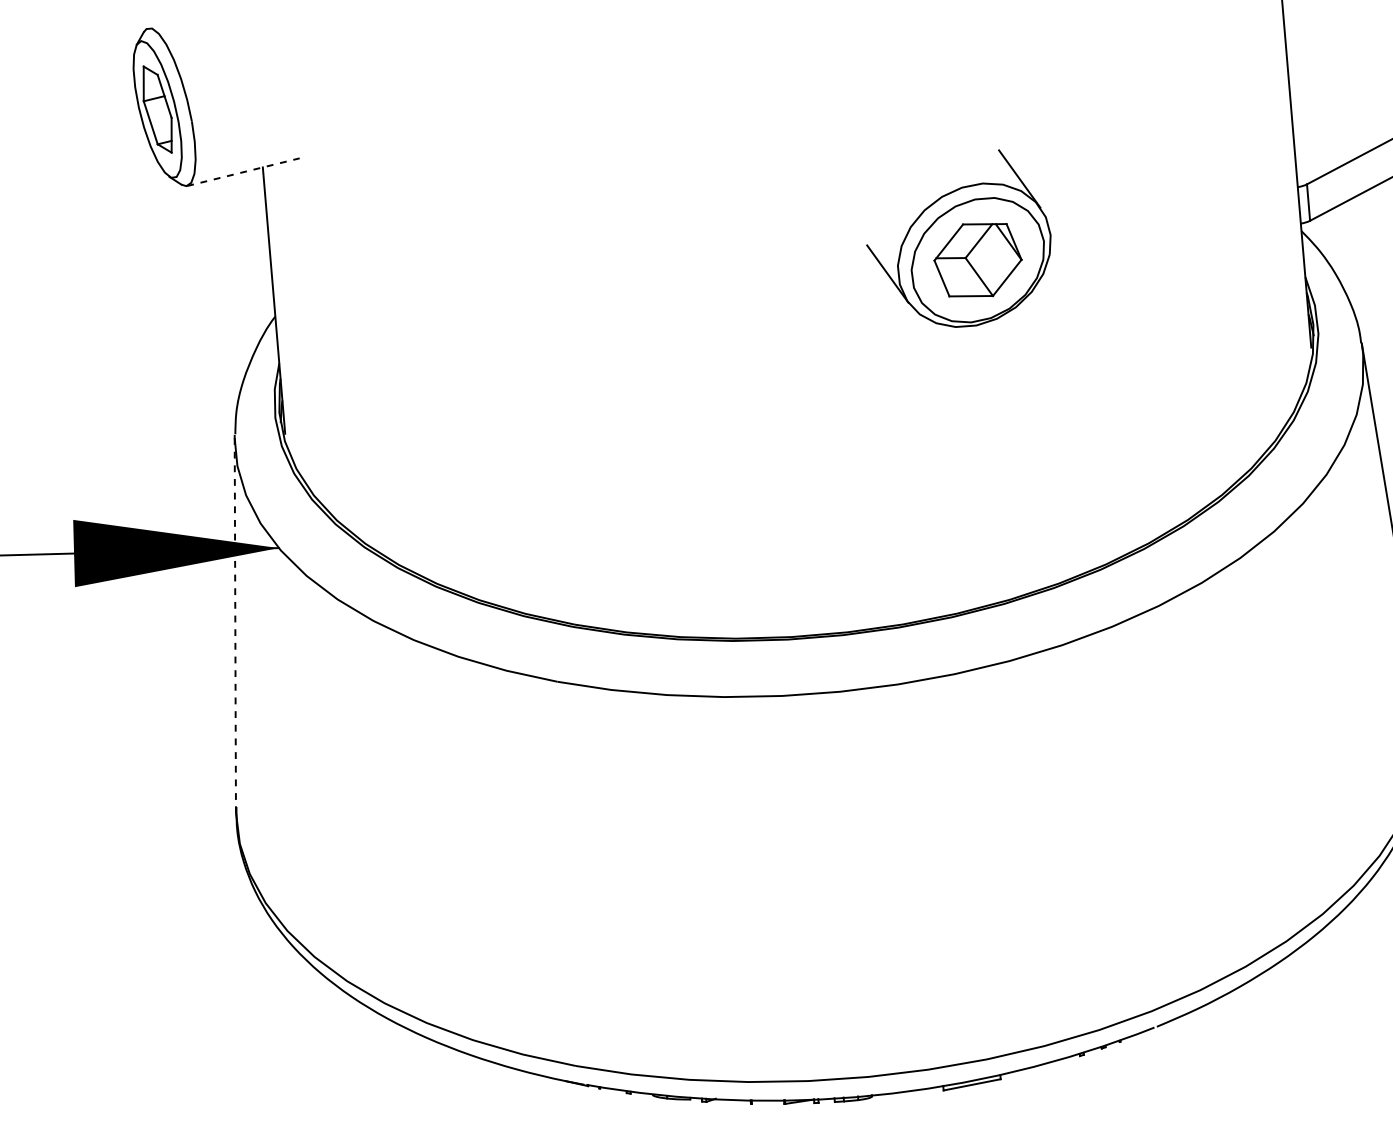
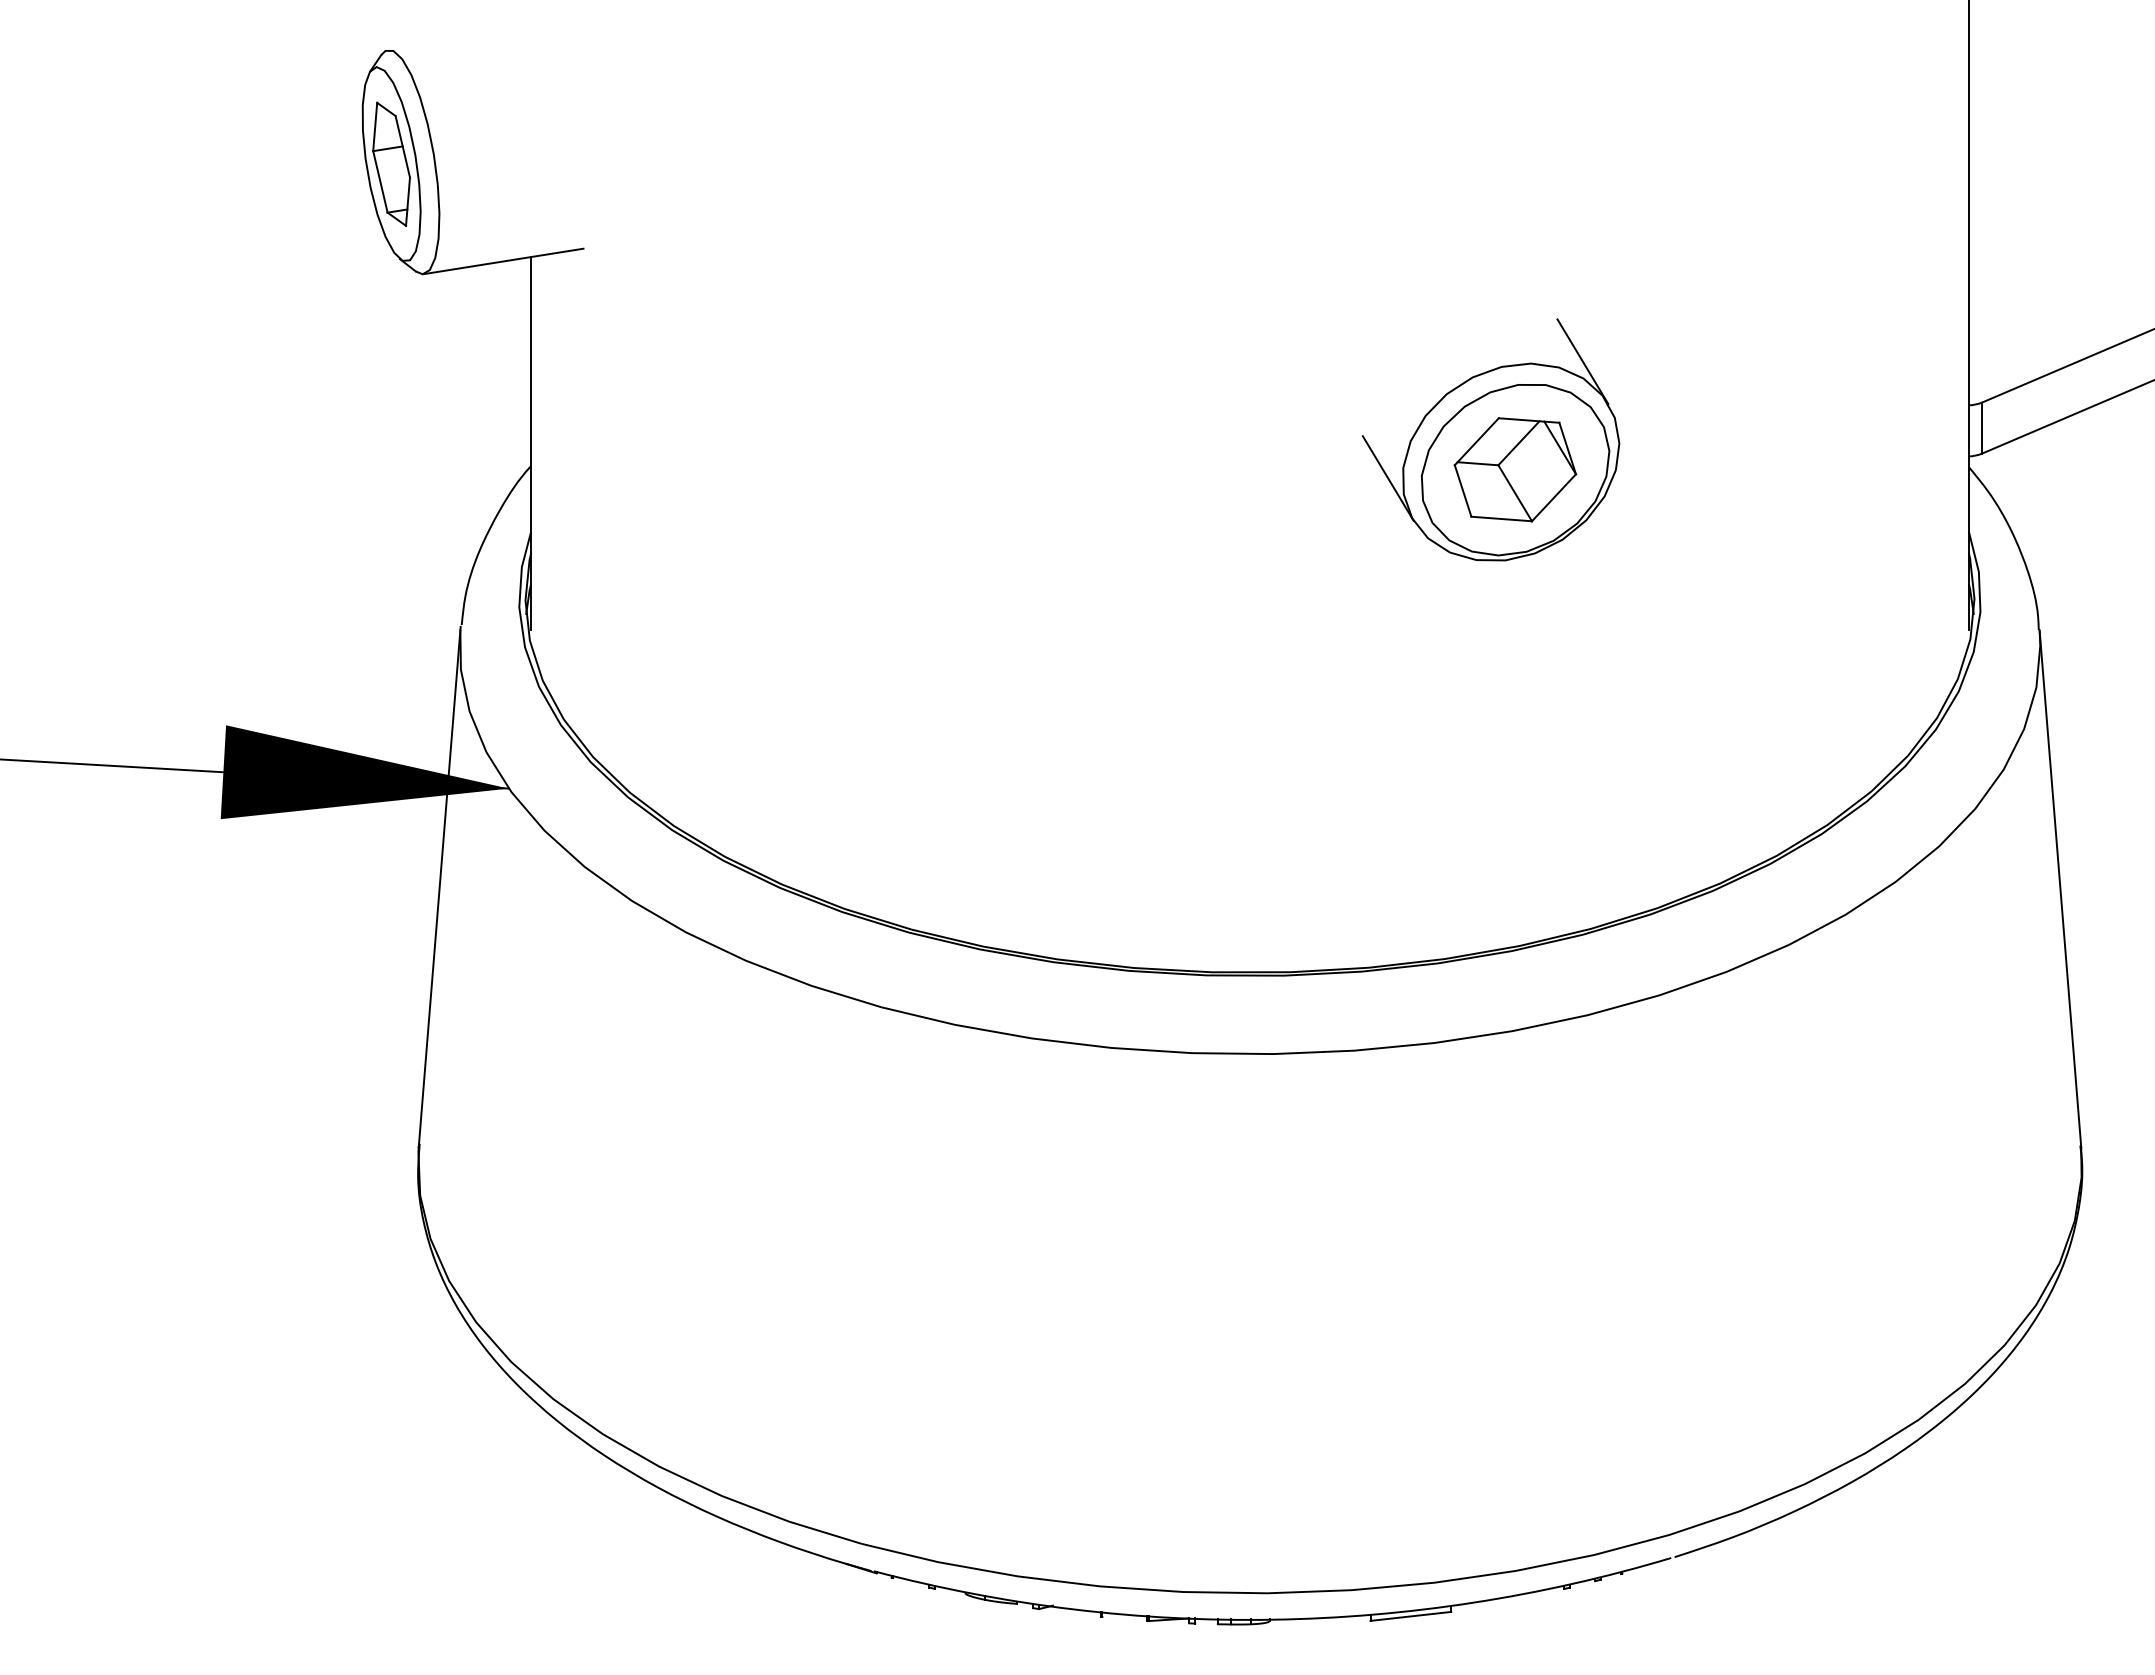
line: (243, 172) -> (503, 261), dashed -> solid
line: (235, 624) -> (439, 889), dashed -> solid

